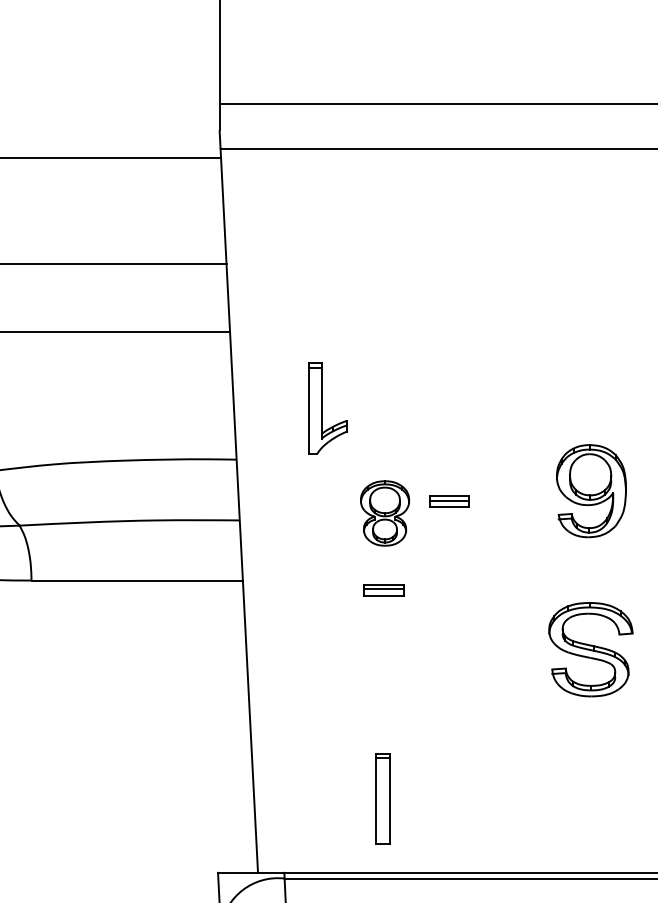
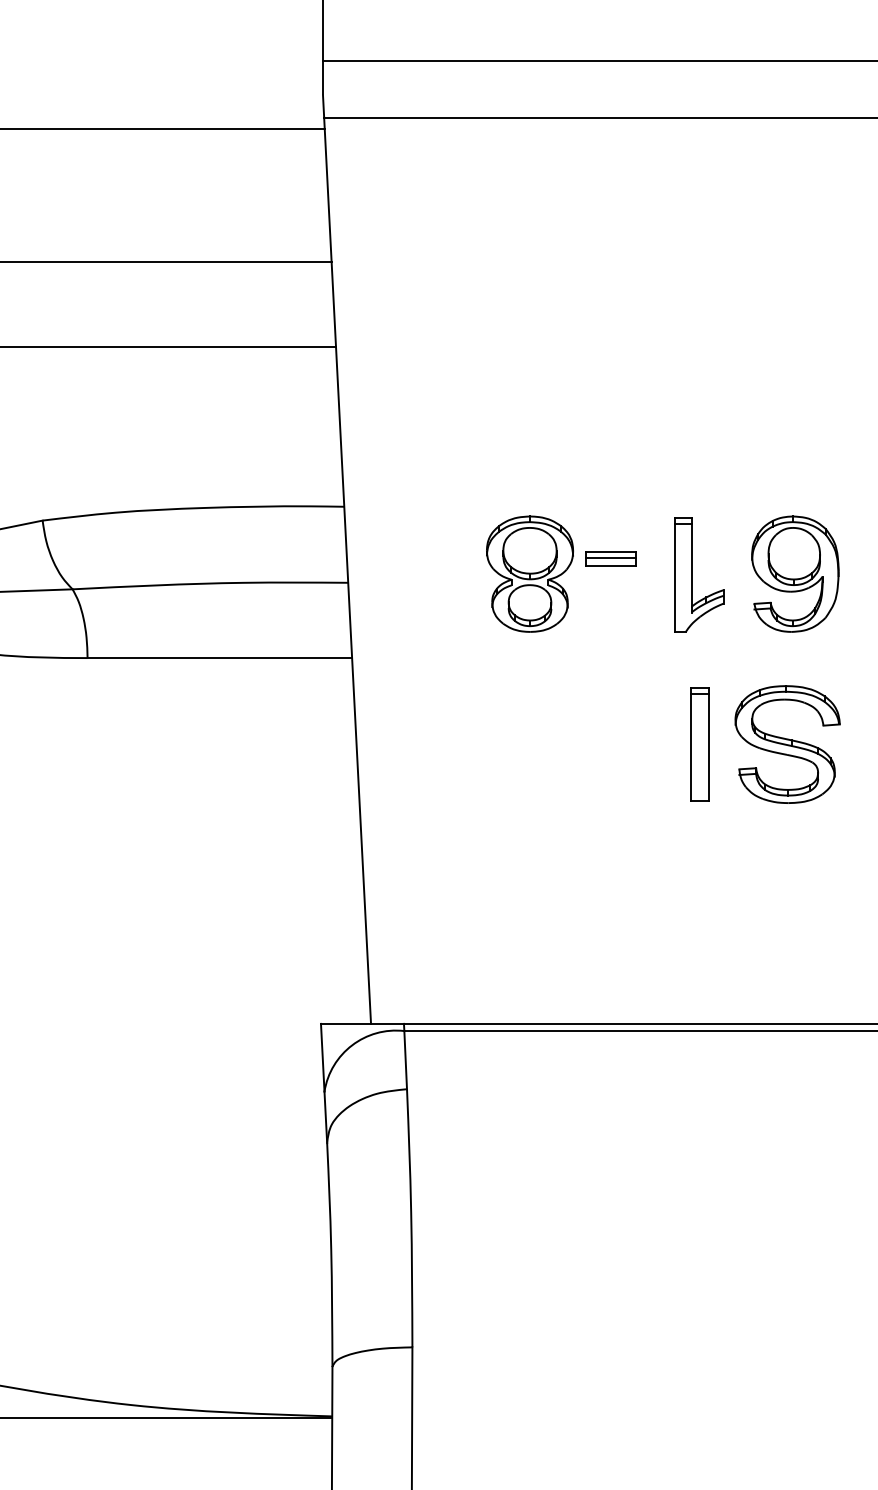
part: (322, 408) -> (692, 574), moved
part: (591, 490) -> (795, 573), moved
part: (384, 512) -> (529, 573), size x1.43
part: (383, 589) -> (528, 669), removed
part: (383, 799) -> (699, 744), moved

